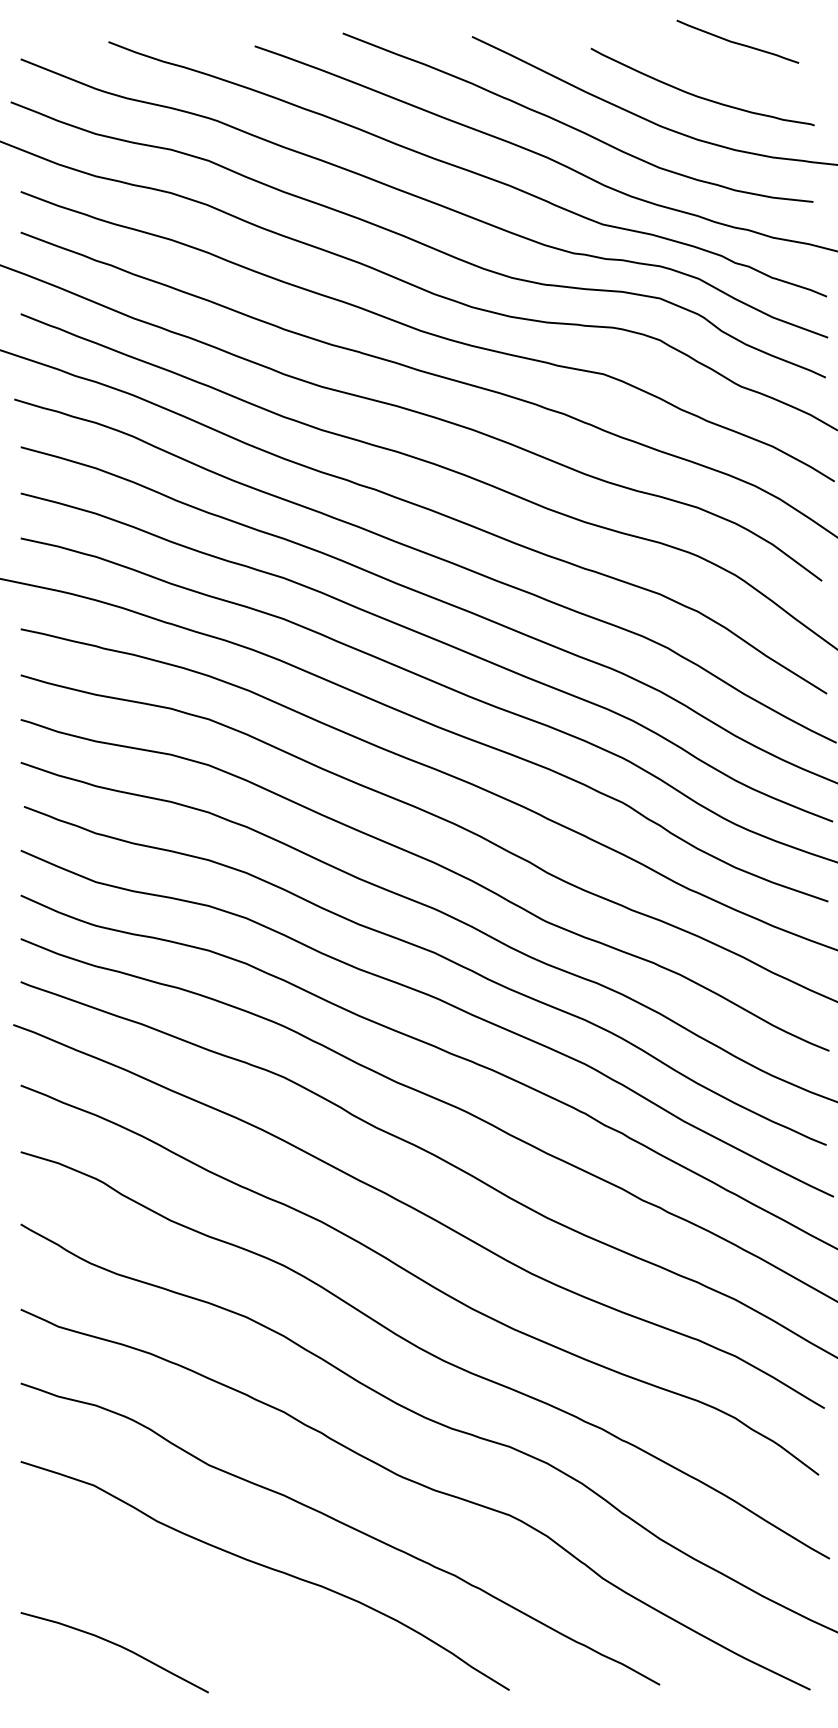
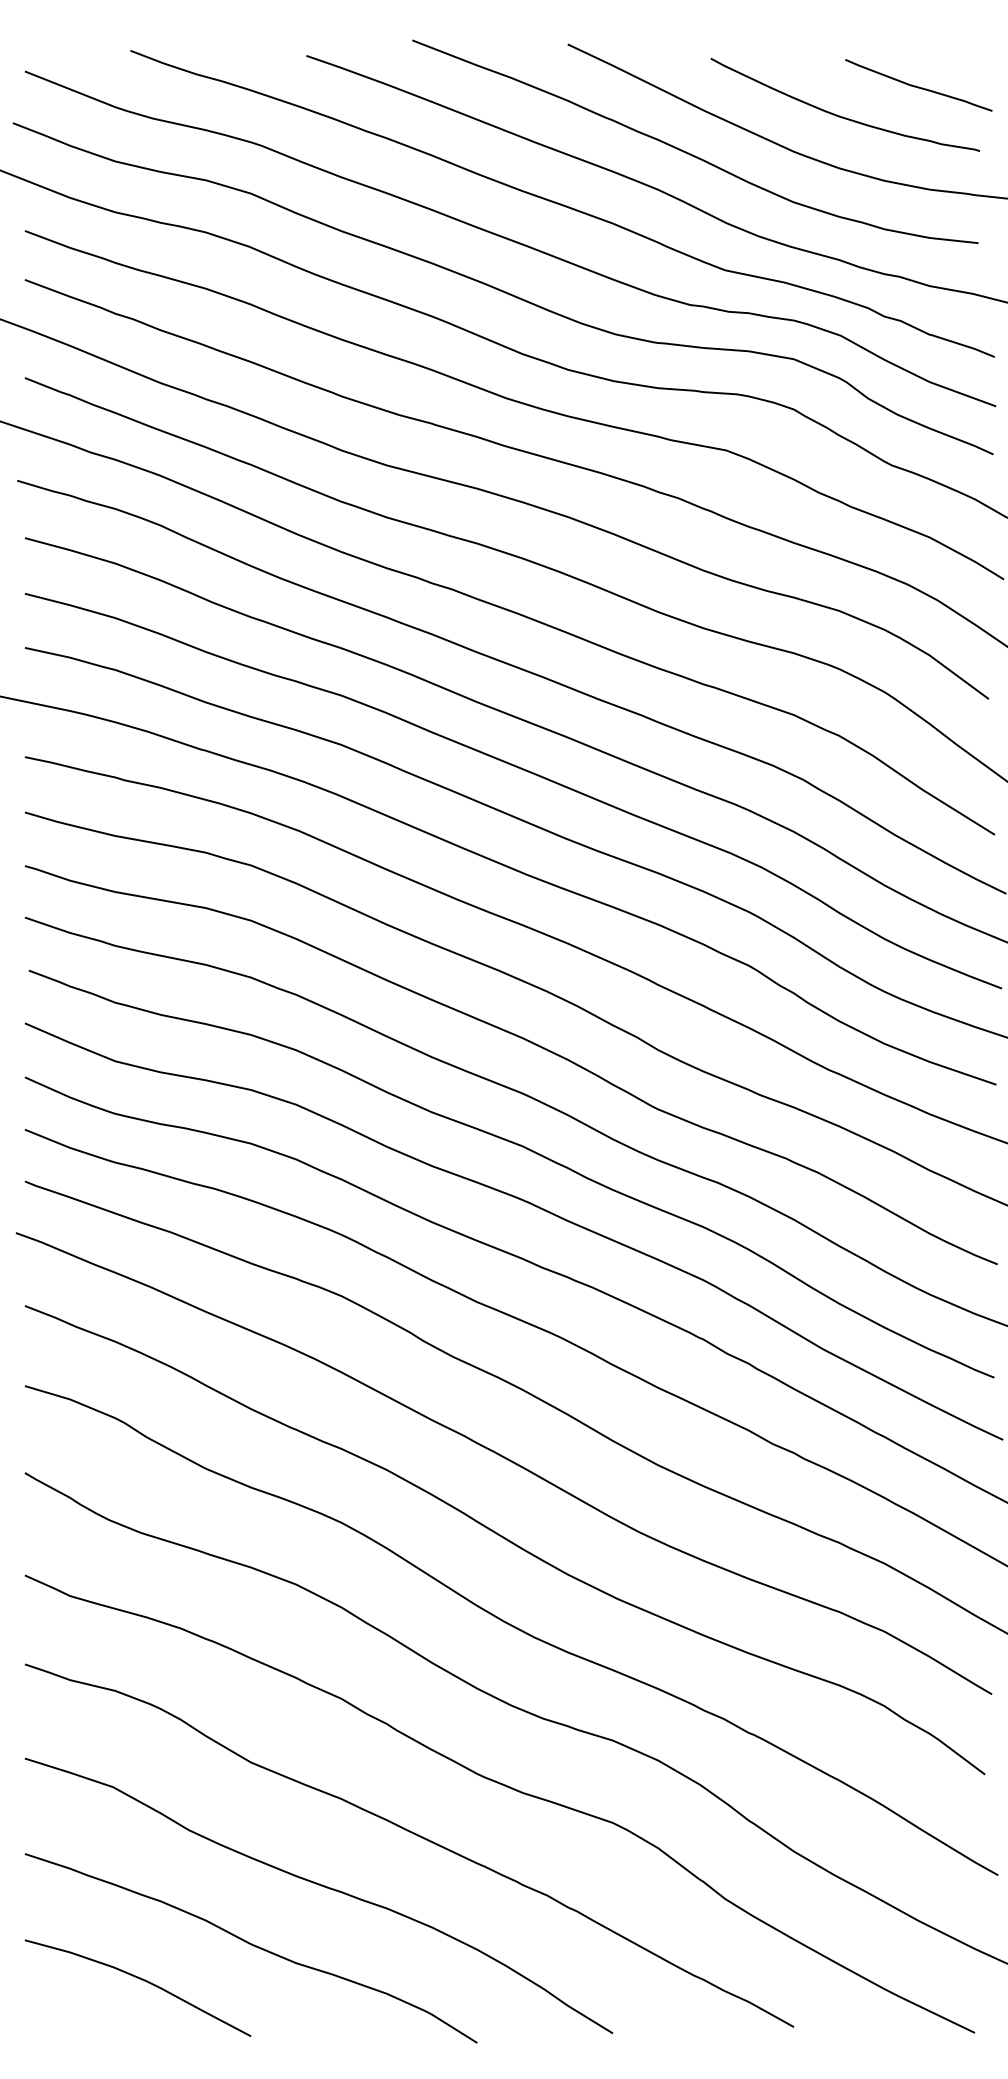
curve: (737, 42) -> (918, 86), moved
curve: (209, 1617) -> (251, 1945), added

